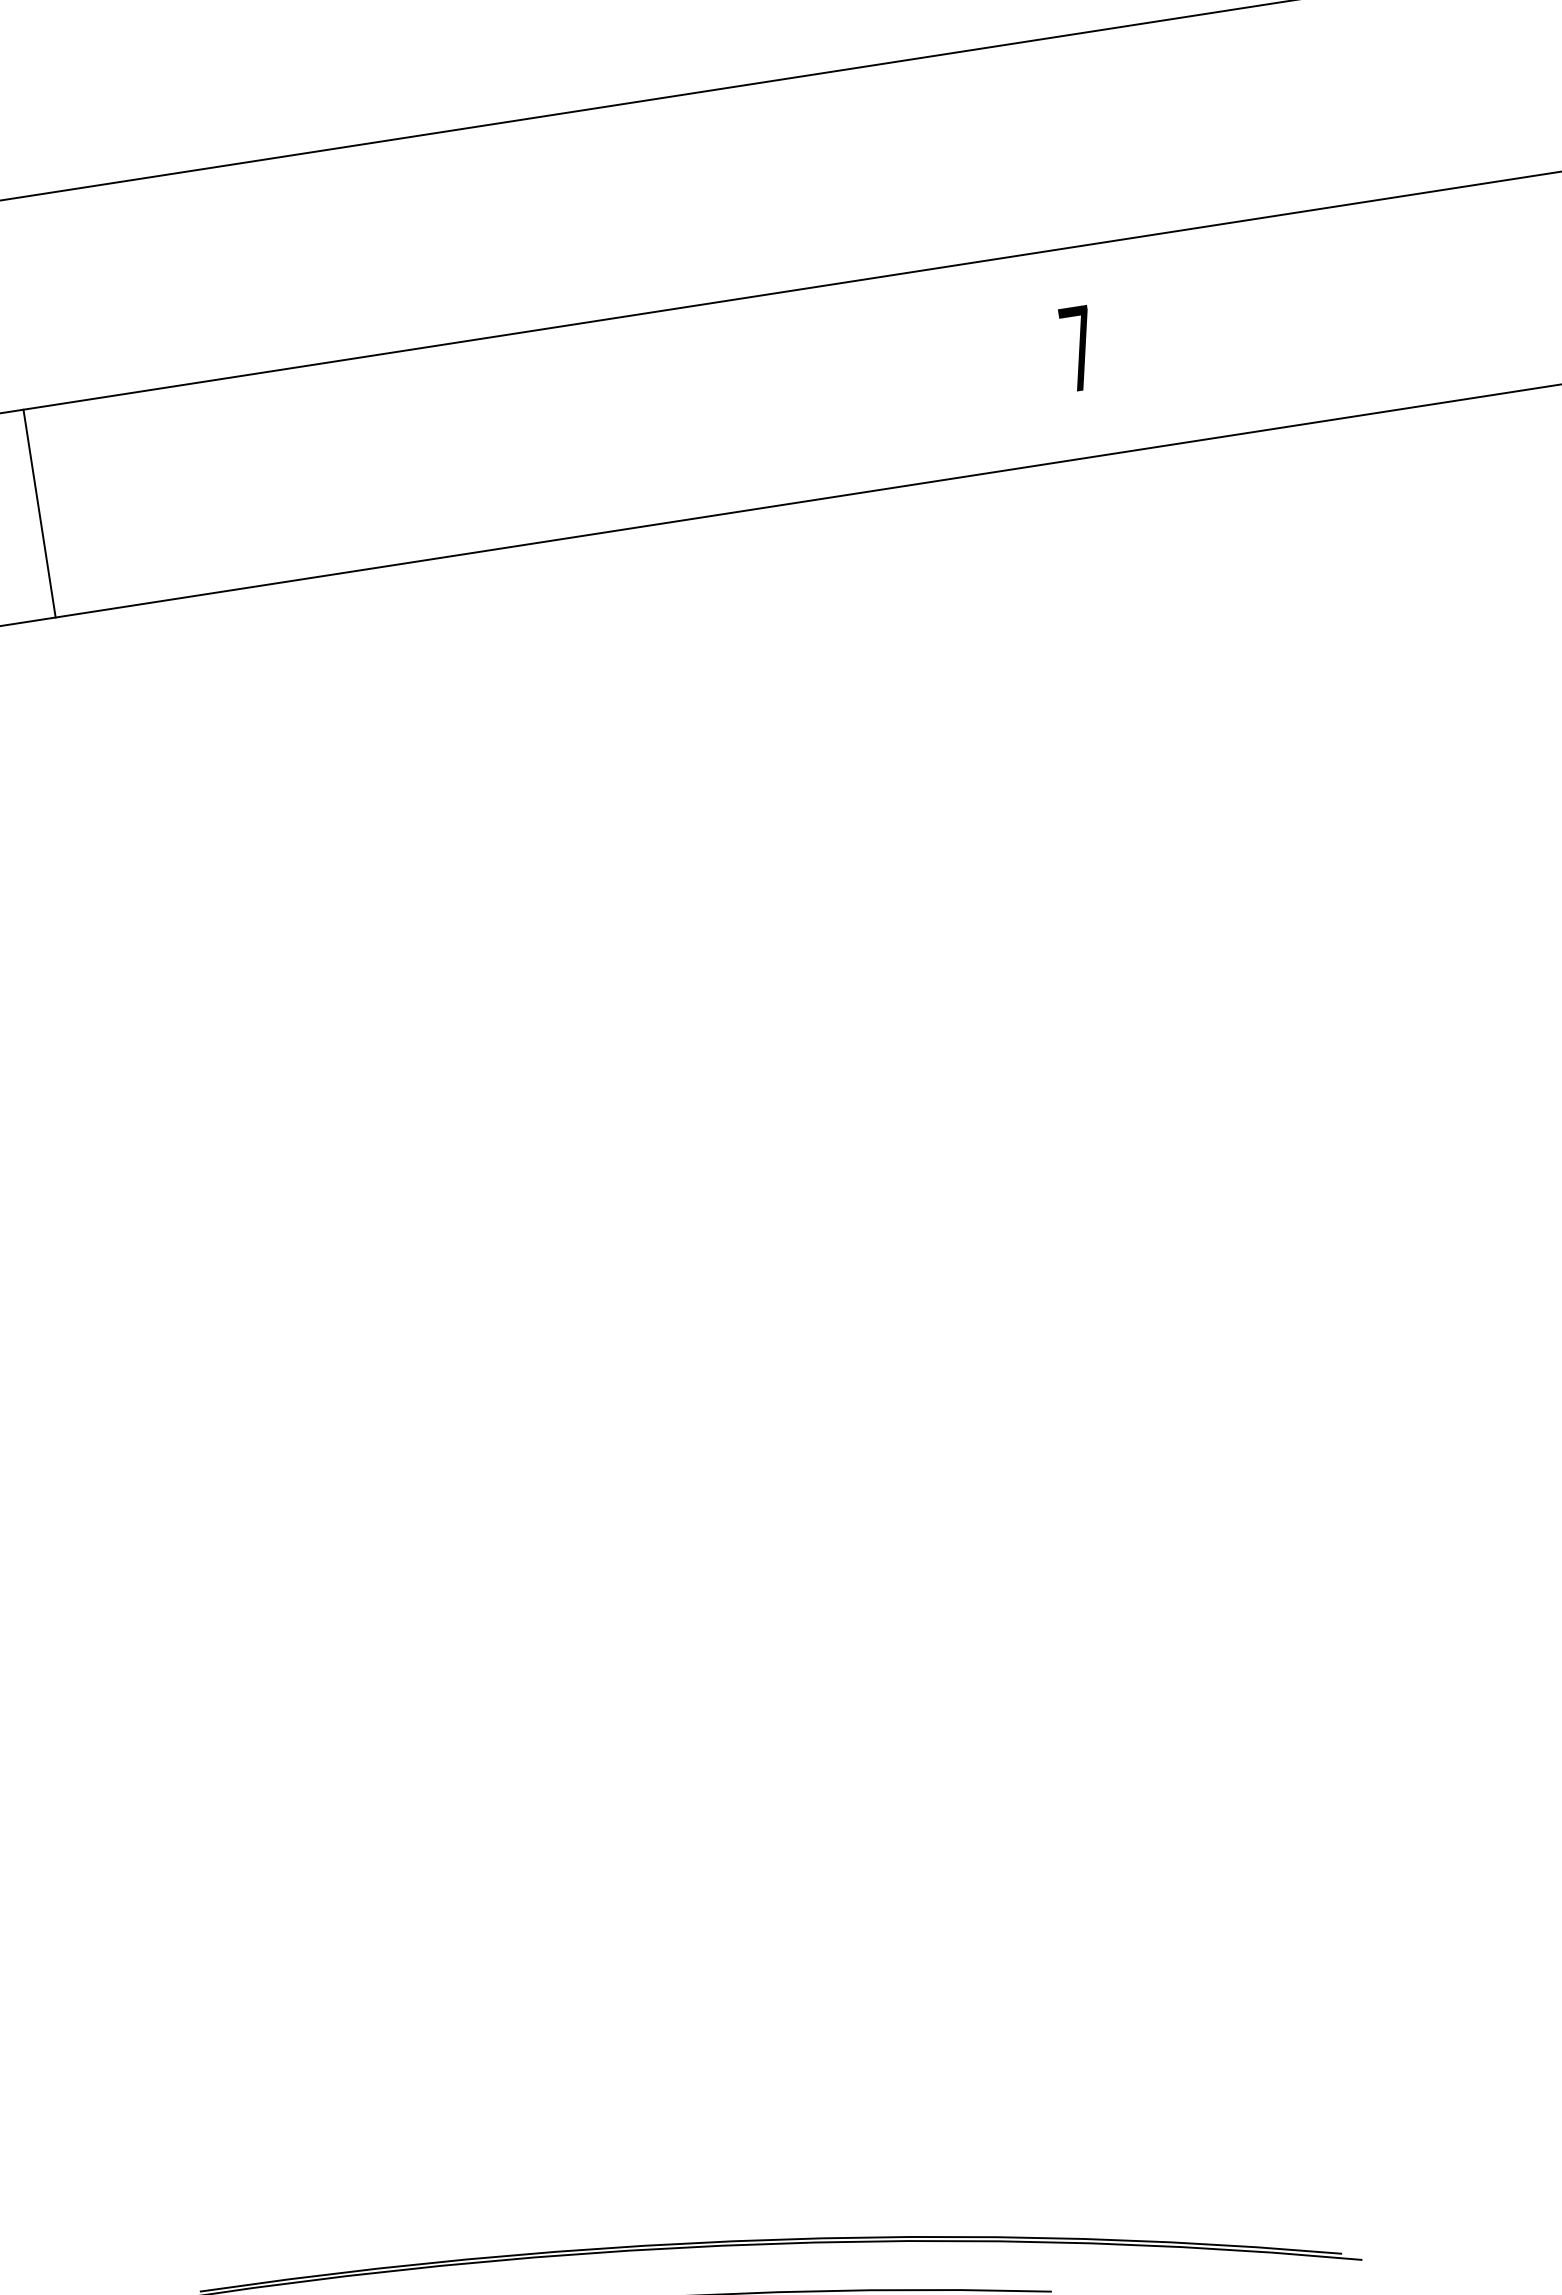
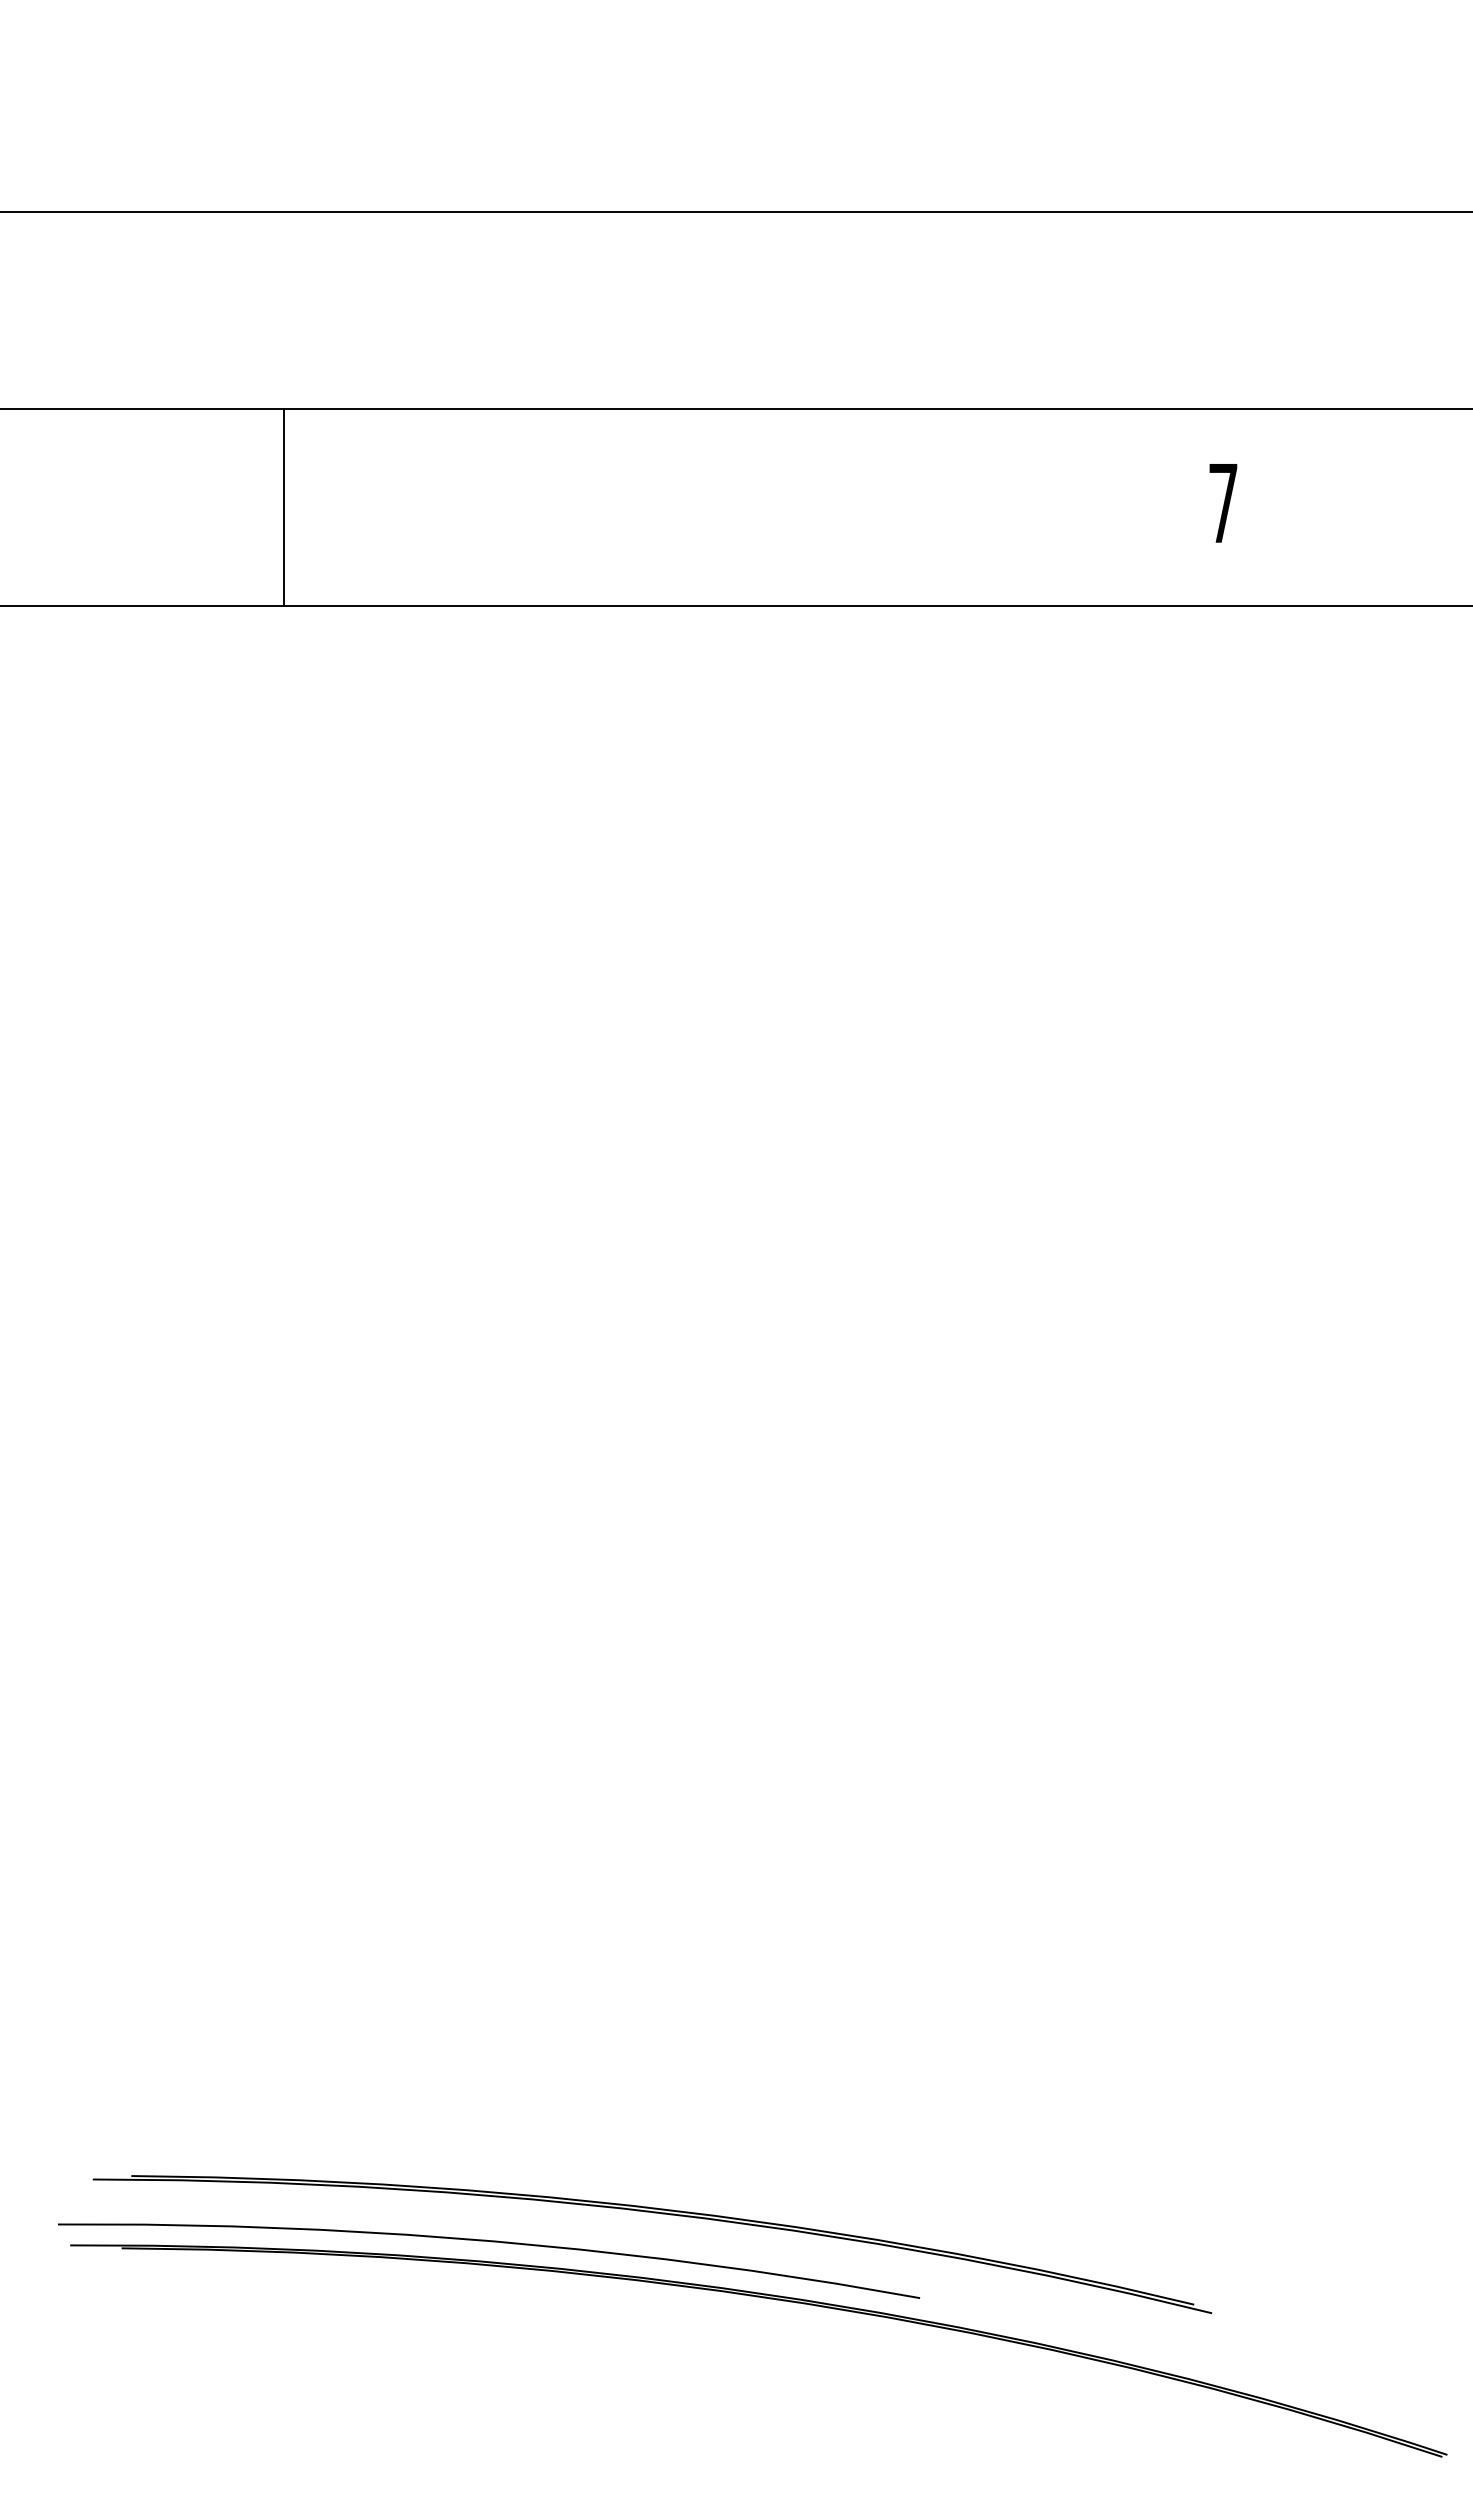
line: (39, 513) -> (283, 506), moved

